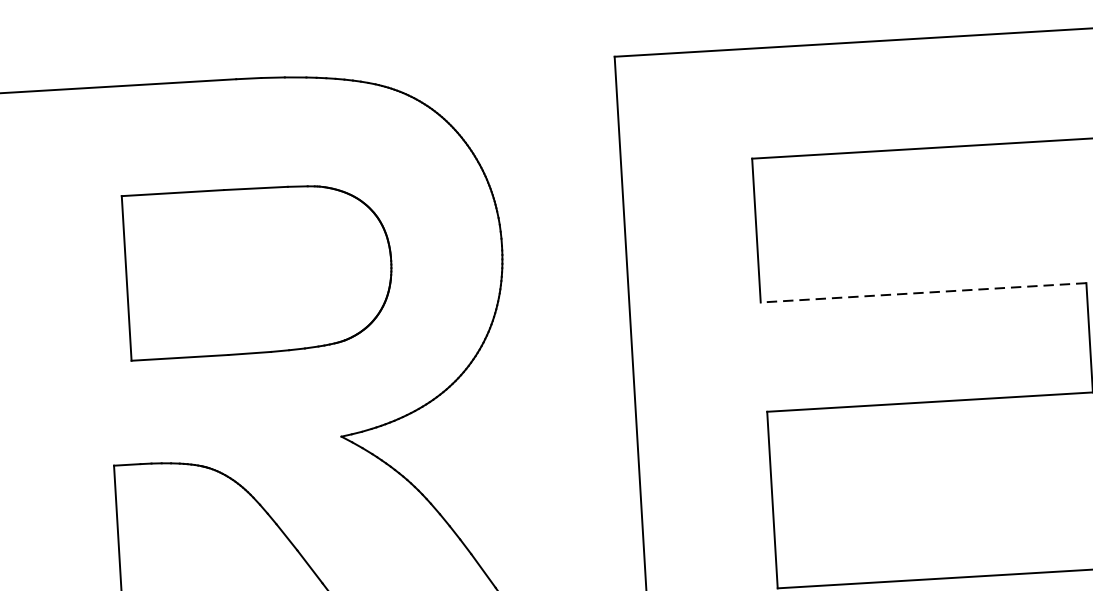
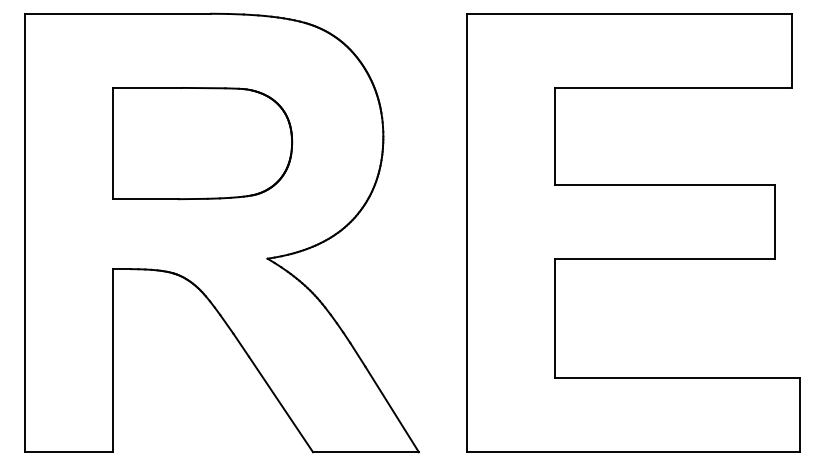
part: (258, 270) -> (202, 143), moved
line: (922, 293) -> (664, 185), dashed -> solid

